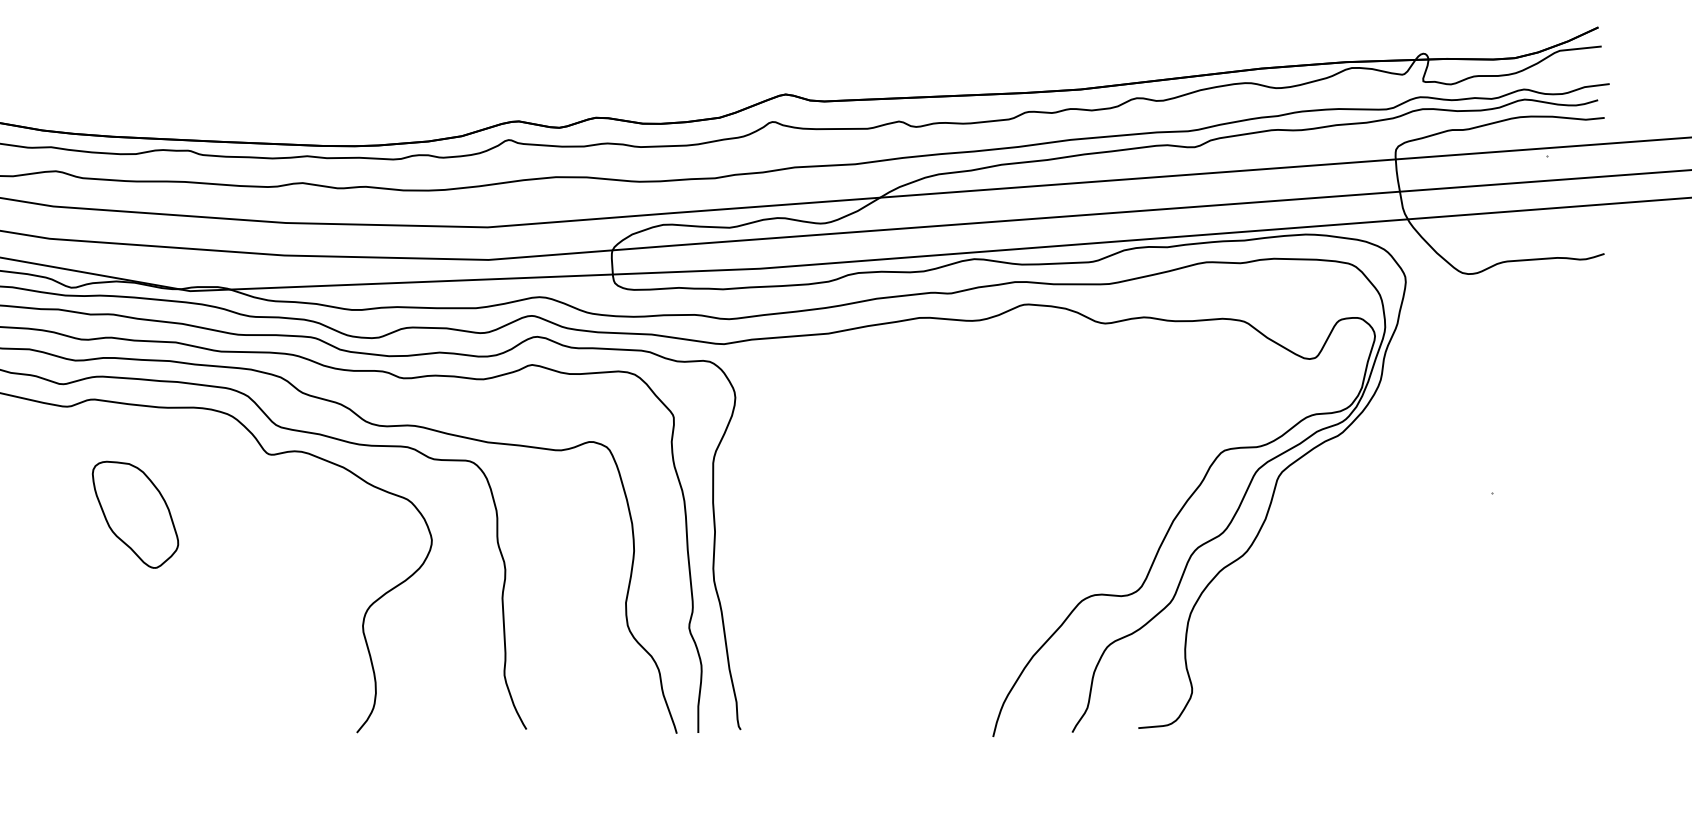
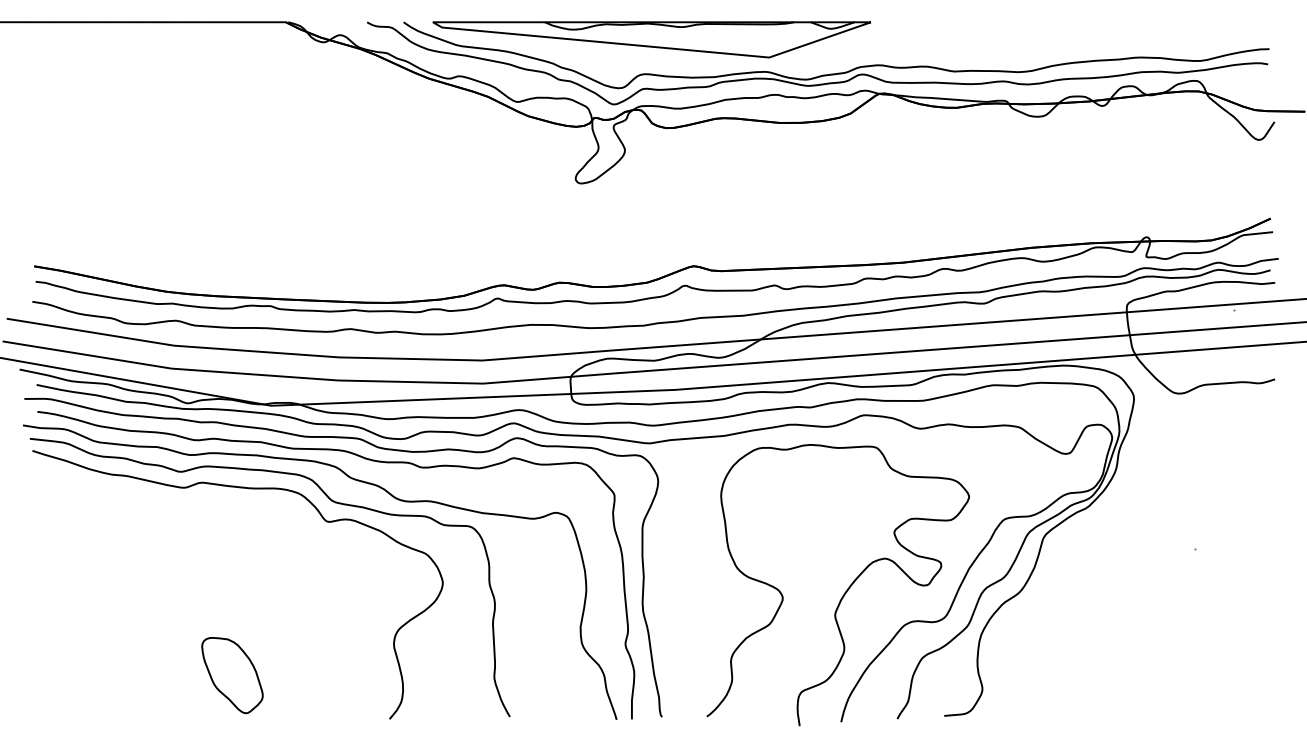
part: (135, 514) -> (232, 675), moved
curve: (1000, 550) -> (846, 589), added

